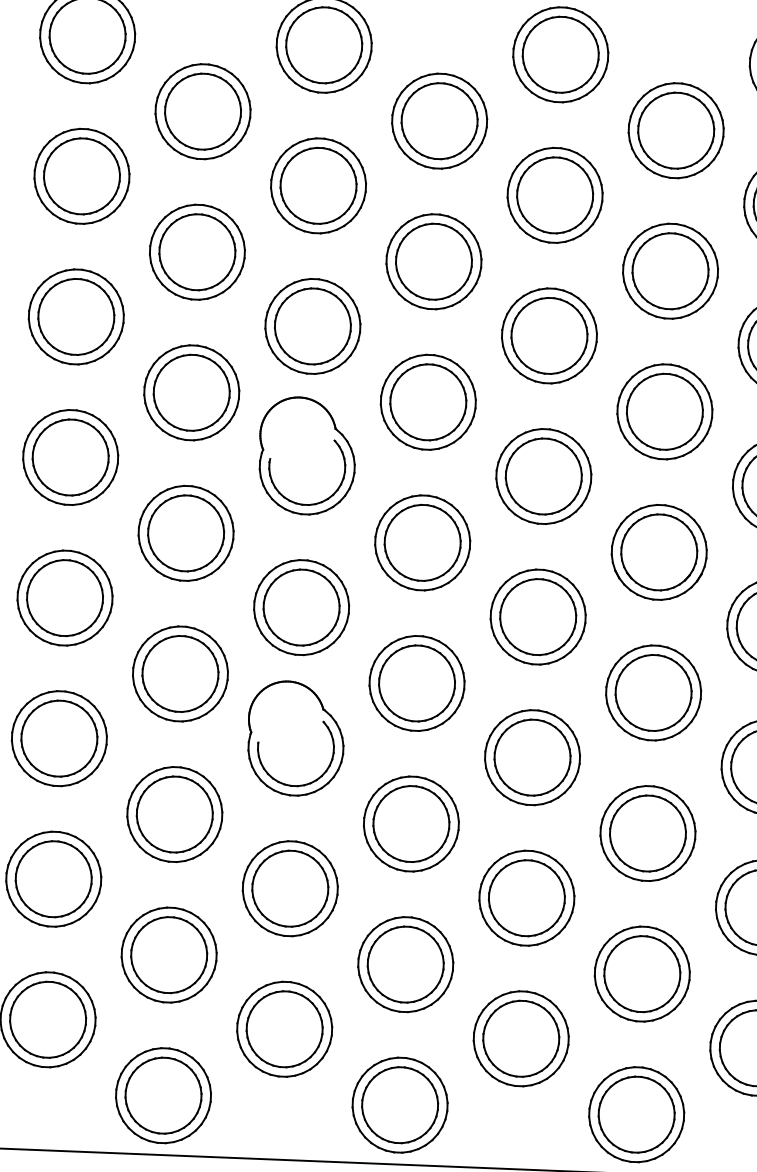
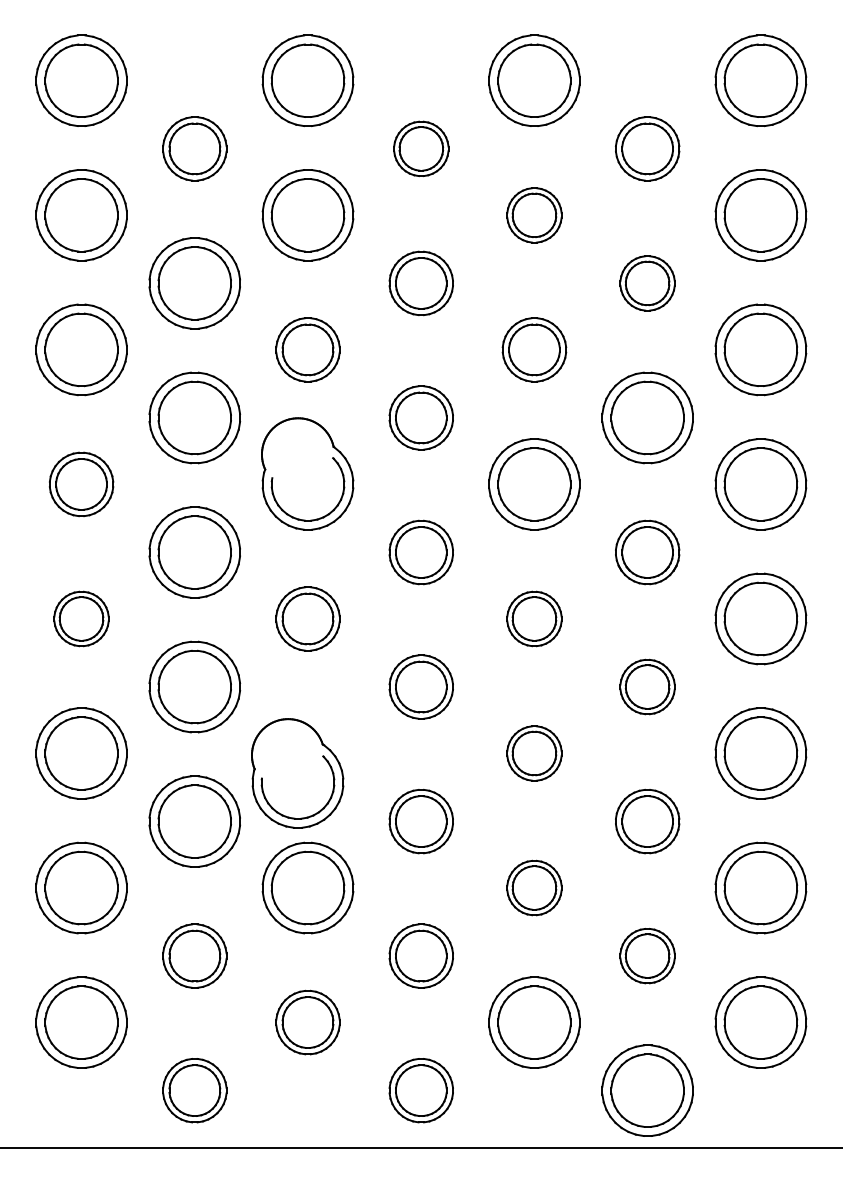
part: (202, 111) -> (194, 148), size x0.7
part: (439, 120) -> (421, 148), size x0.6
part: (676, 130) -> (647, 148), size x0.7
part: (555, 195) -> (534, 215), size x0.6
part: (434, 261) -> (421, 283), size x0.7
part: (670, 271) -> (647, 283), size x0.6
part: (312, 326) -> (307, 349), size x0.7
part: (549, 335) -> (534, 349), size x0.7
part: (428, 401) -> (421, 417), size x0.7
part: (70, 457) -> (81, 484), size x0.7
part: (422, 542) -> (421, 552), size x0.7
part: (659, 552) -> (647, 552), size x0.7
part: (64, 597) -> (81, 618), size x0.6
part: (301, 607) -> (307, 618), size x0.7
part: (538, 616) -> (534, 618), size x0.6
part: (417, 682) -> (421, 686), size x0.7
part: (653, 692) -> (647, 686), size x0.6
part: (295, 738) -> (297, 773), moved
part: (532, 757) -> (534, 753), size x0.6
part: (411, 823) -> (421, 821), size x0.7
part: (647, 833) -> (647, 821), size x0.7
part: (526, 897) -> (534, 887), size x0.6
part: (168, 954) -> (194, 955), size x0.7
part: (406, 963) -> (421, 955), size x0.7
part: (642, 973) -> (647, 955), size x0.6
part: (284, 1029) -> (307, 1022), size x0.7
part: (163, 1095) -> (194, 1090), size x0.7
part: (400, 1104) -> (421, 1090), size x0.7

